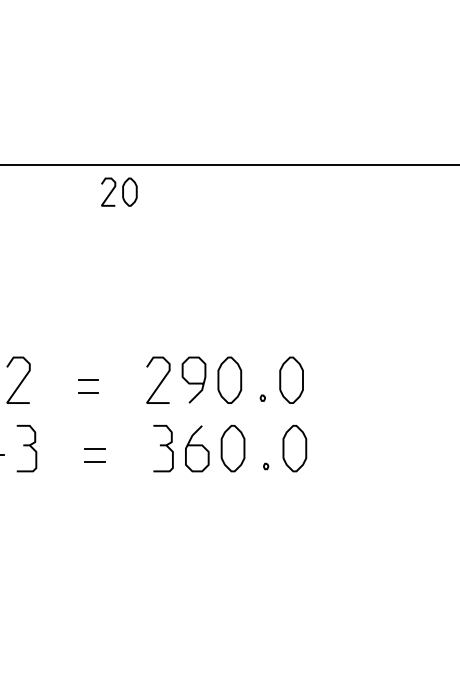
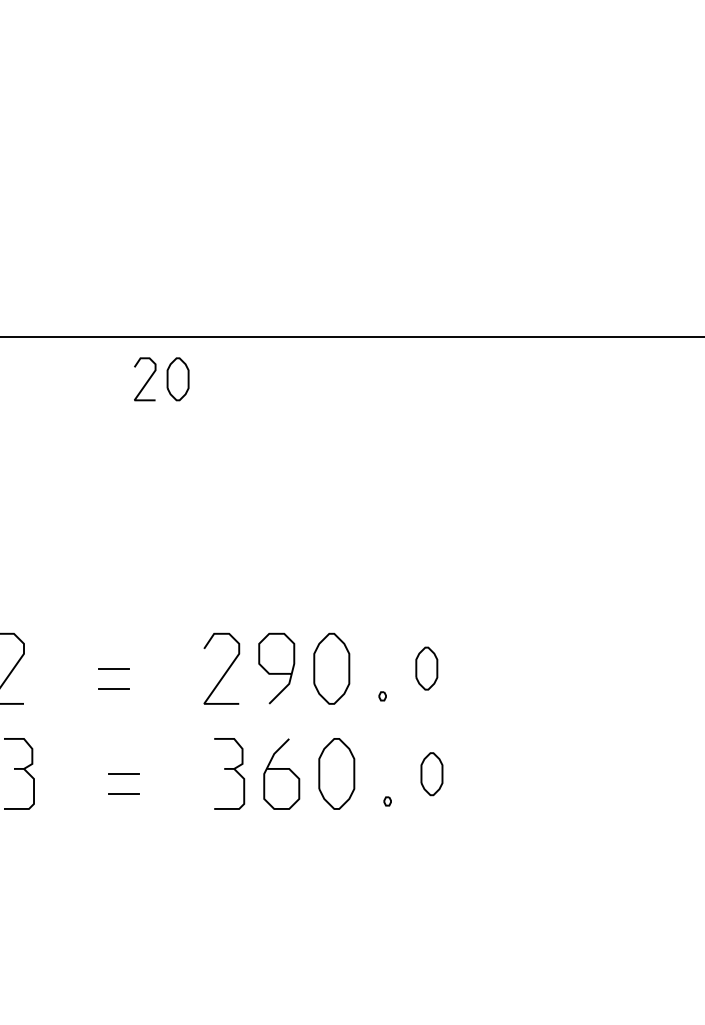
part: (291, 379) -> (426, 667), size x0.6
part: (294, 448) -> (431, 773), size x0.6

